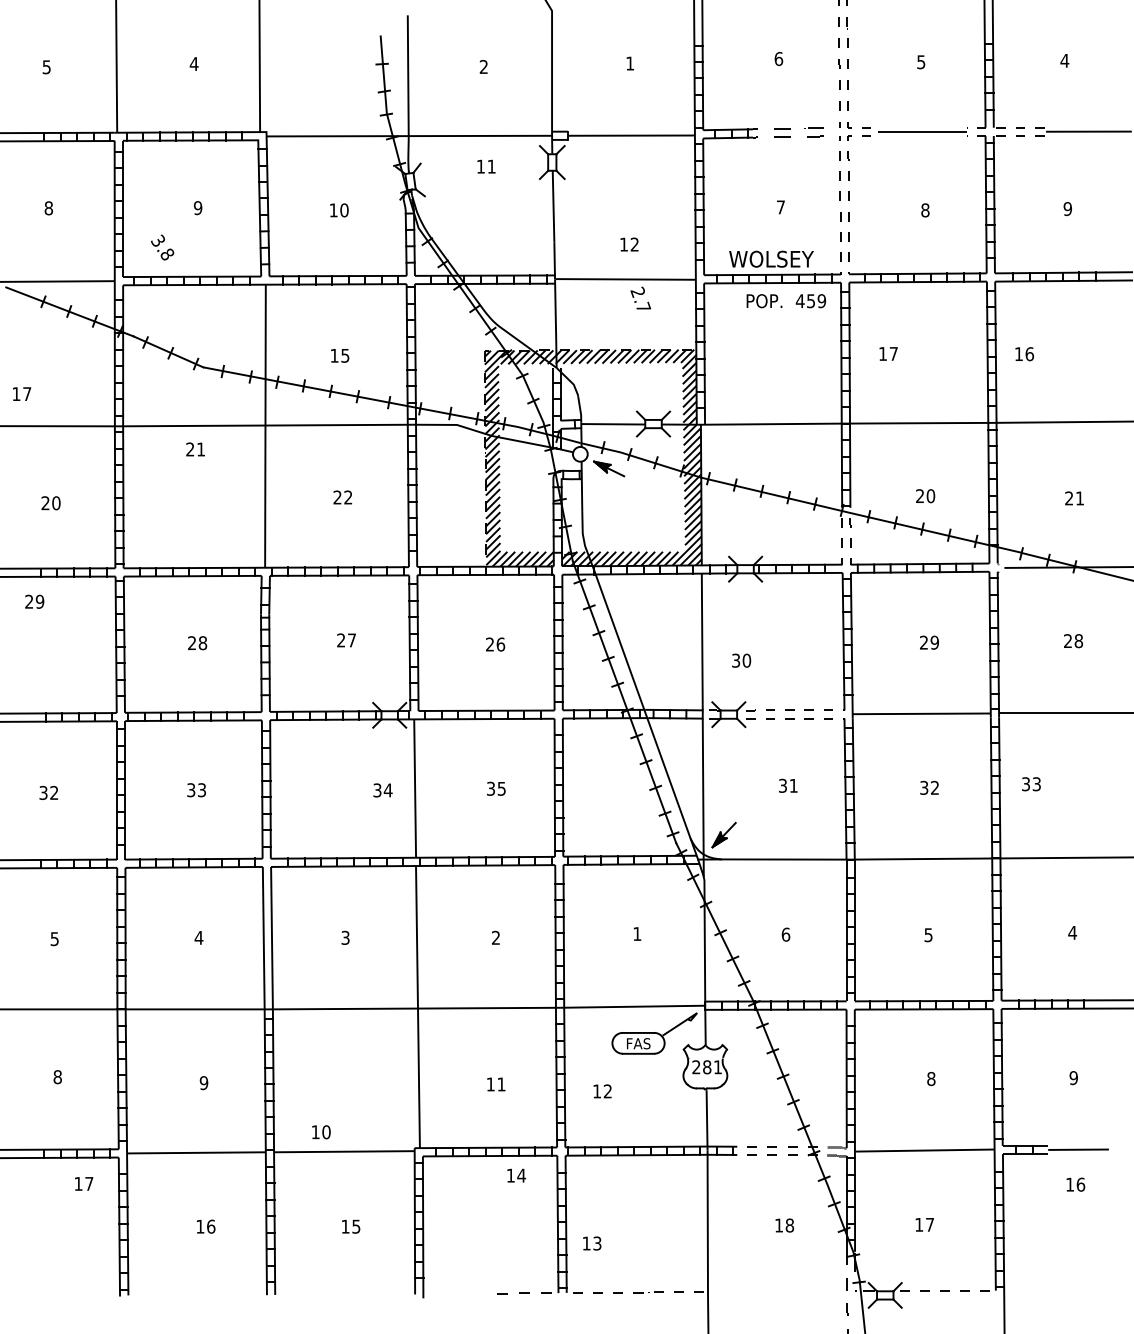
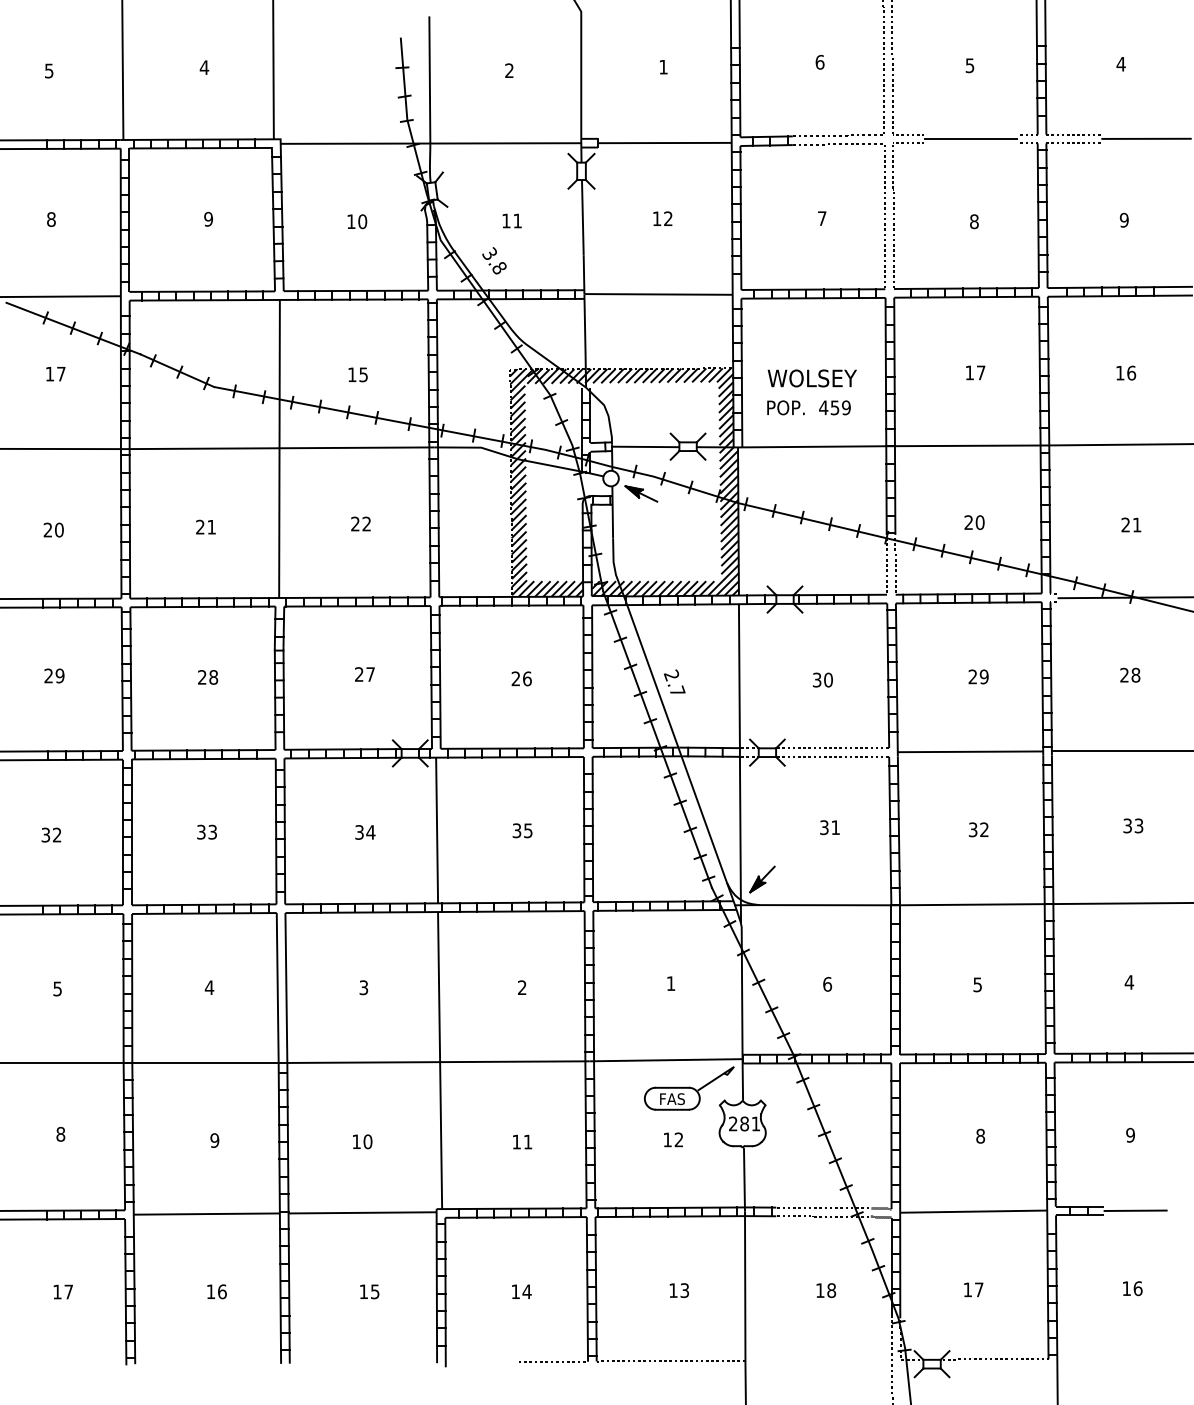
text: (486, 166) -> (512, 220), moved
text: (629, 244) -> (662, 218), moved
text: (162, 247) -> (494, 260), moved
text: (771, 258) -> (812, 377), moved
text: (640, 297) -> (674, 680), moved
text: (786, 301) -> (809, 408), moved
text: (888, 353) -> (975, 372), moved
text: (1024, 354) -> (1126, 373), moved
text: (22, 393) -> (56, 373), moved
text: (195, 449) -> (205, 527), moved
text: (34, 601) -> (54, 675), moved
text: (741, 660) -> (822, 679), moved
text: (1031, 784) -> (1133, 826), moved
text: (382, 790) -> (364, 832), moved
text: (602, 1091) -> (673, 1139), moved
text: (321, 1132) -> (362, 1142), moved
text: (516, 1175) -> (521, 1291), moved
text: (84, 1183) -> (63, 1291), moved
text: (1075, 1184) -> (1132, 1288), moved
text: (592, 1243) -> (679, 1290), moved

